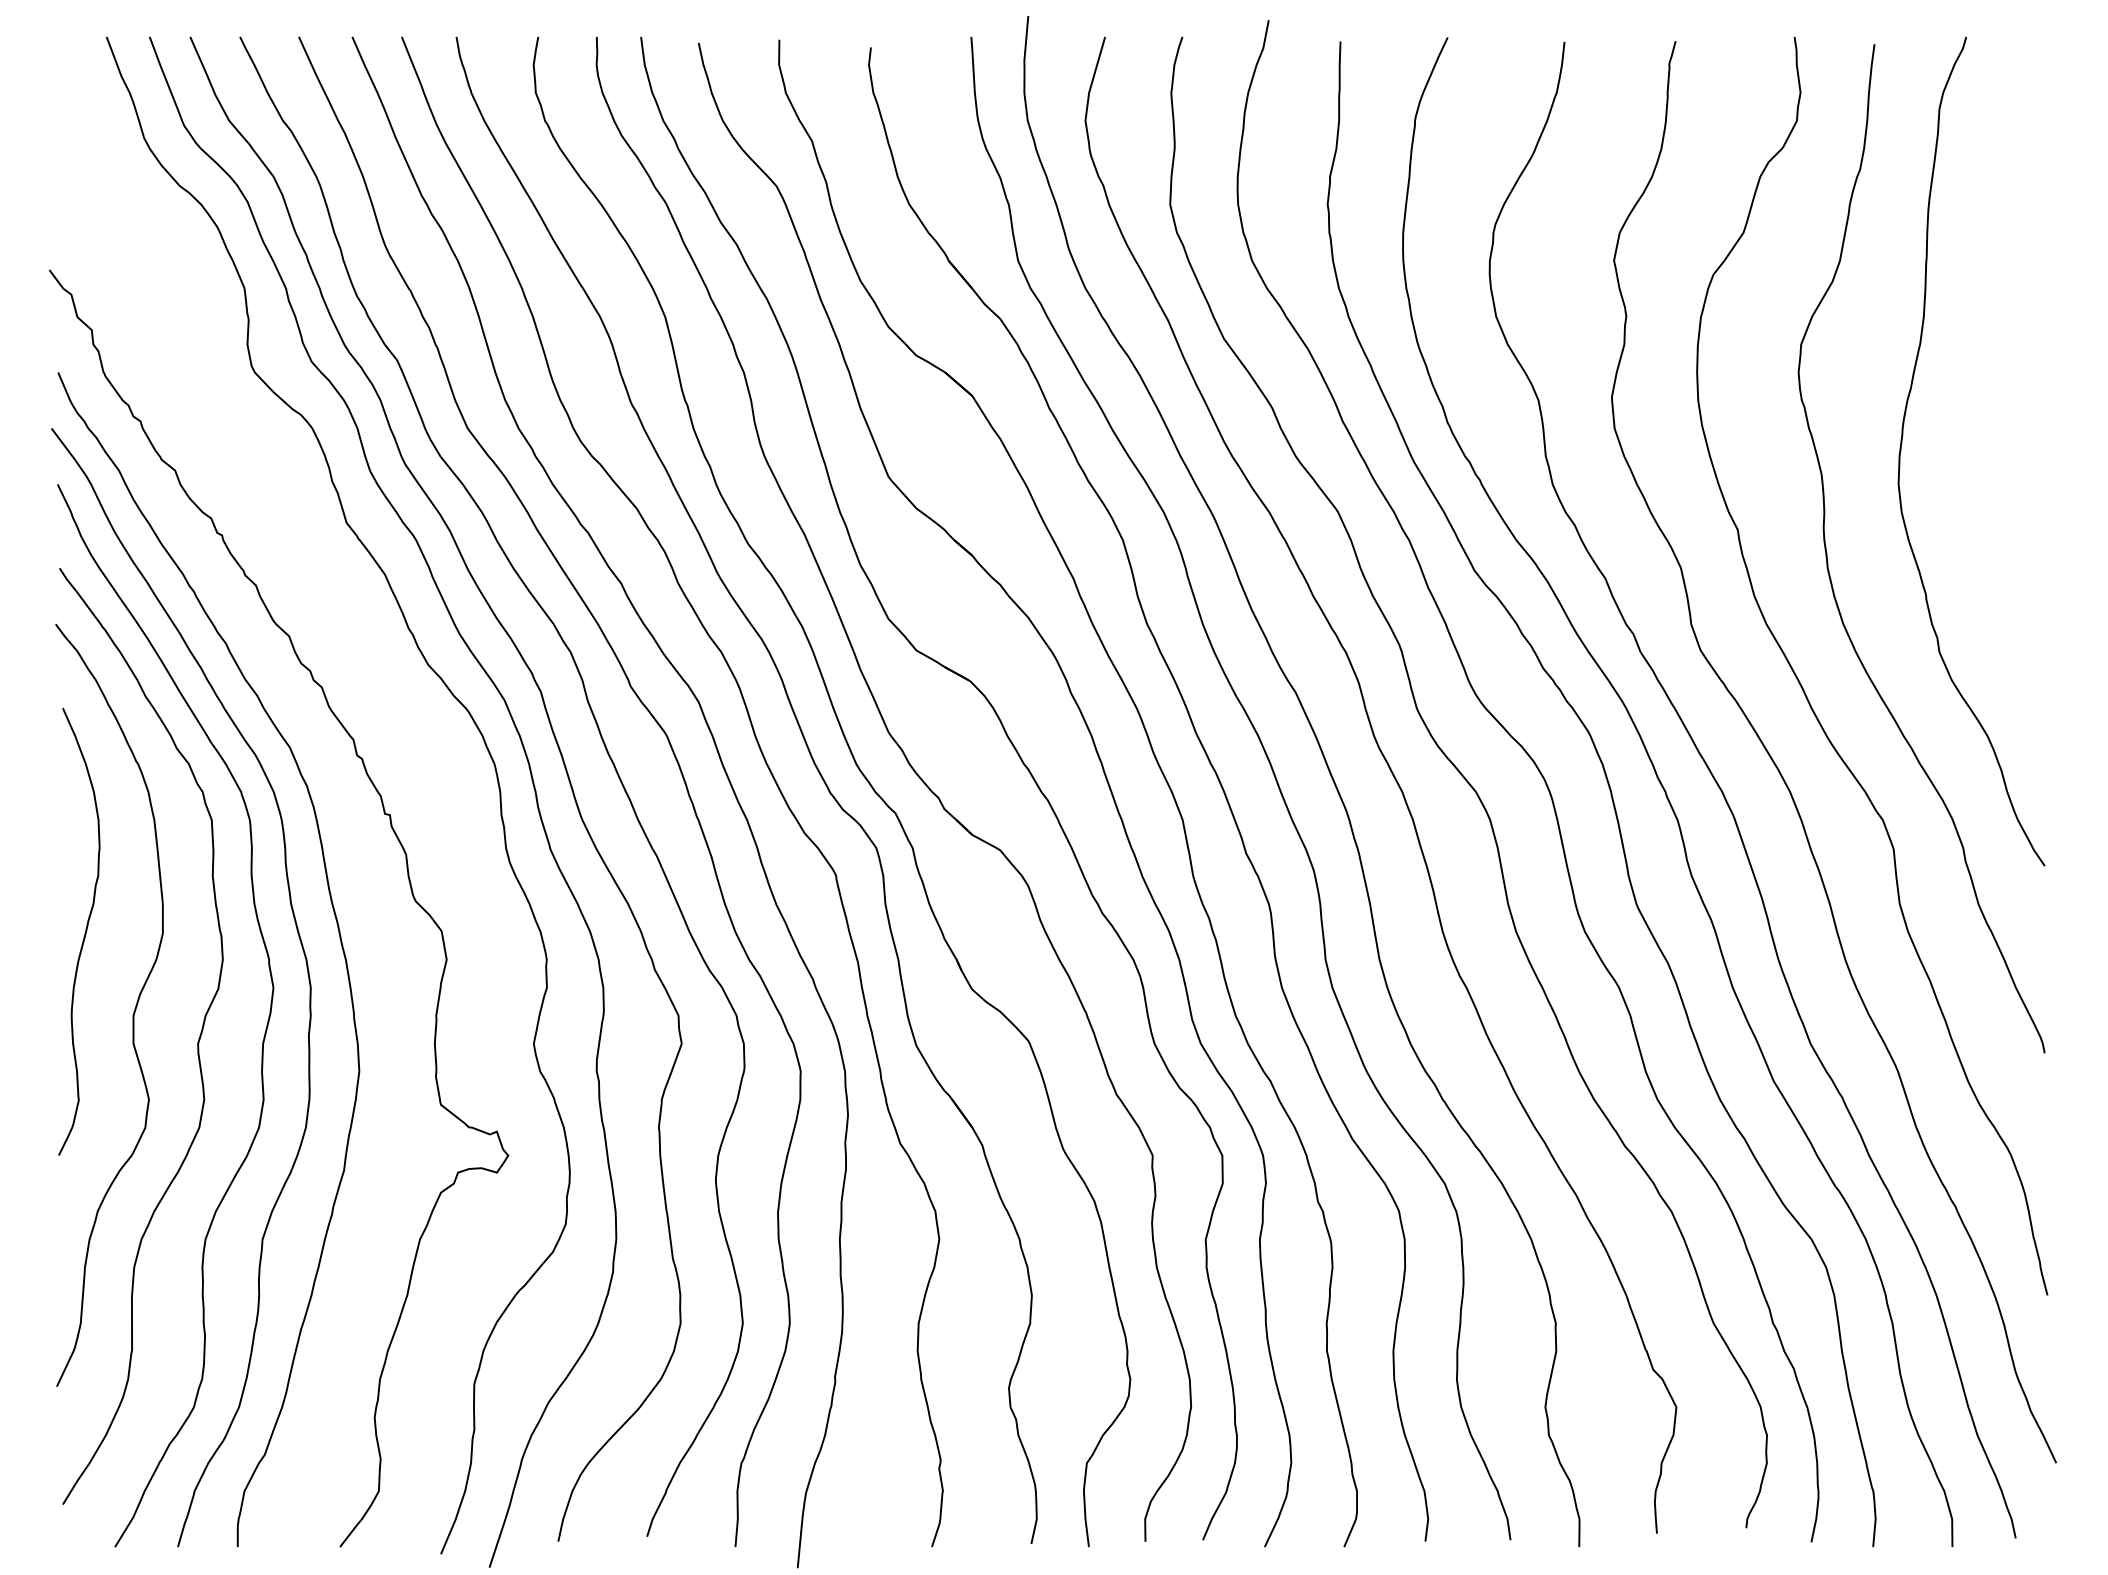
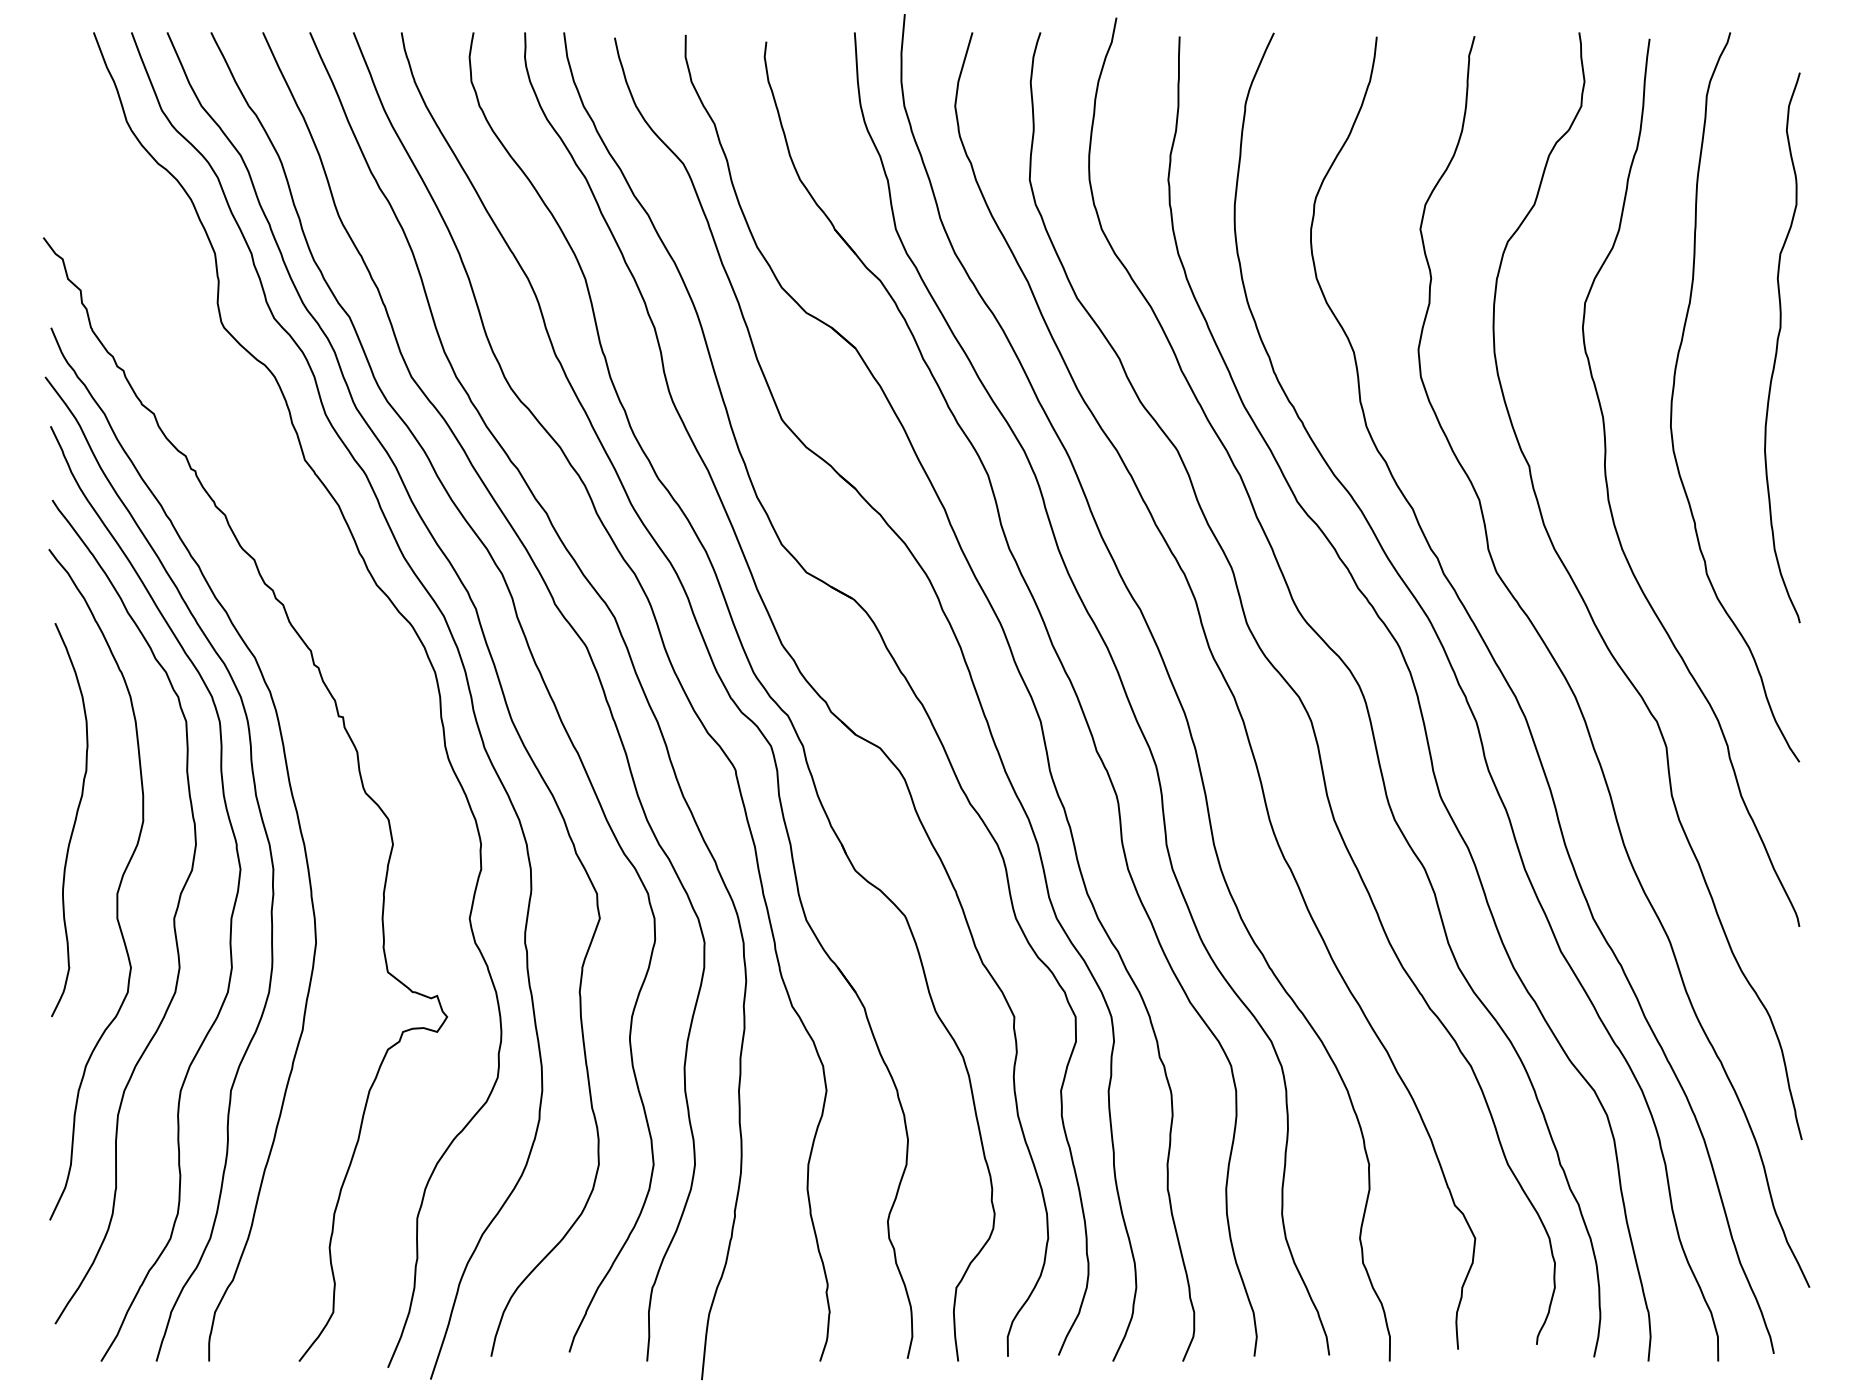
curve: (2020, 394) -> (1778, 347), added

